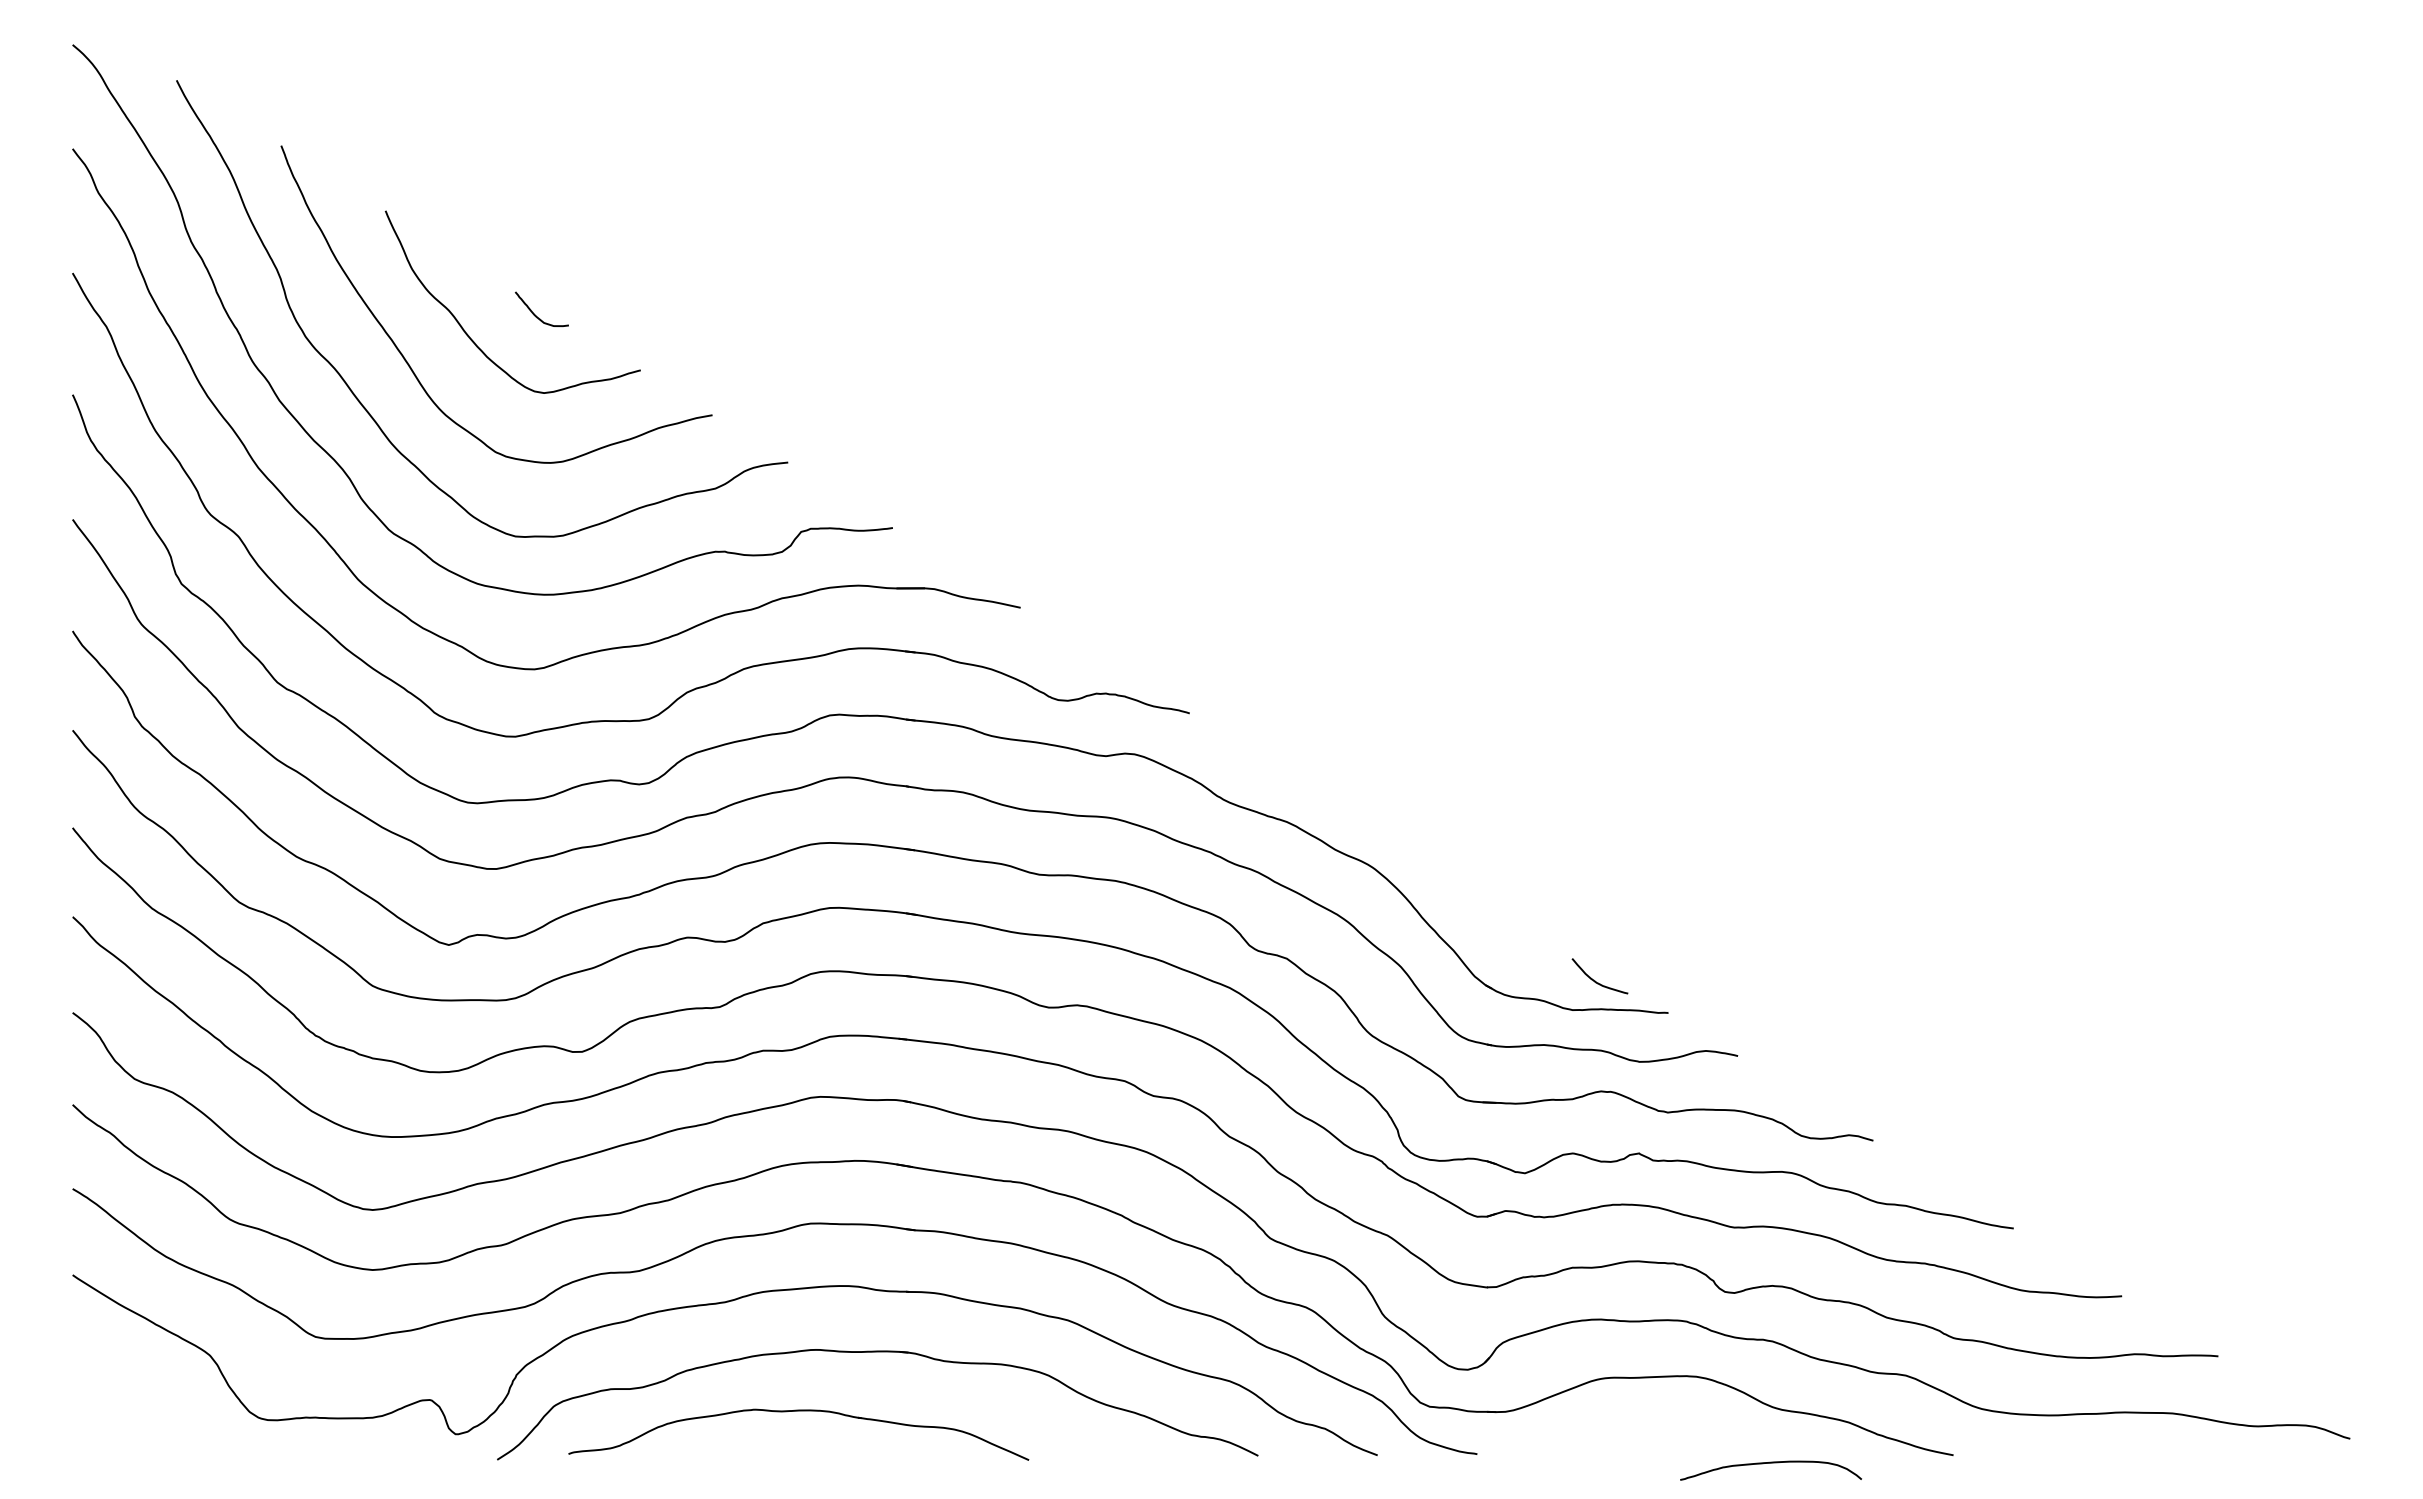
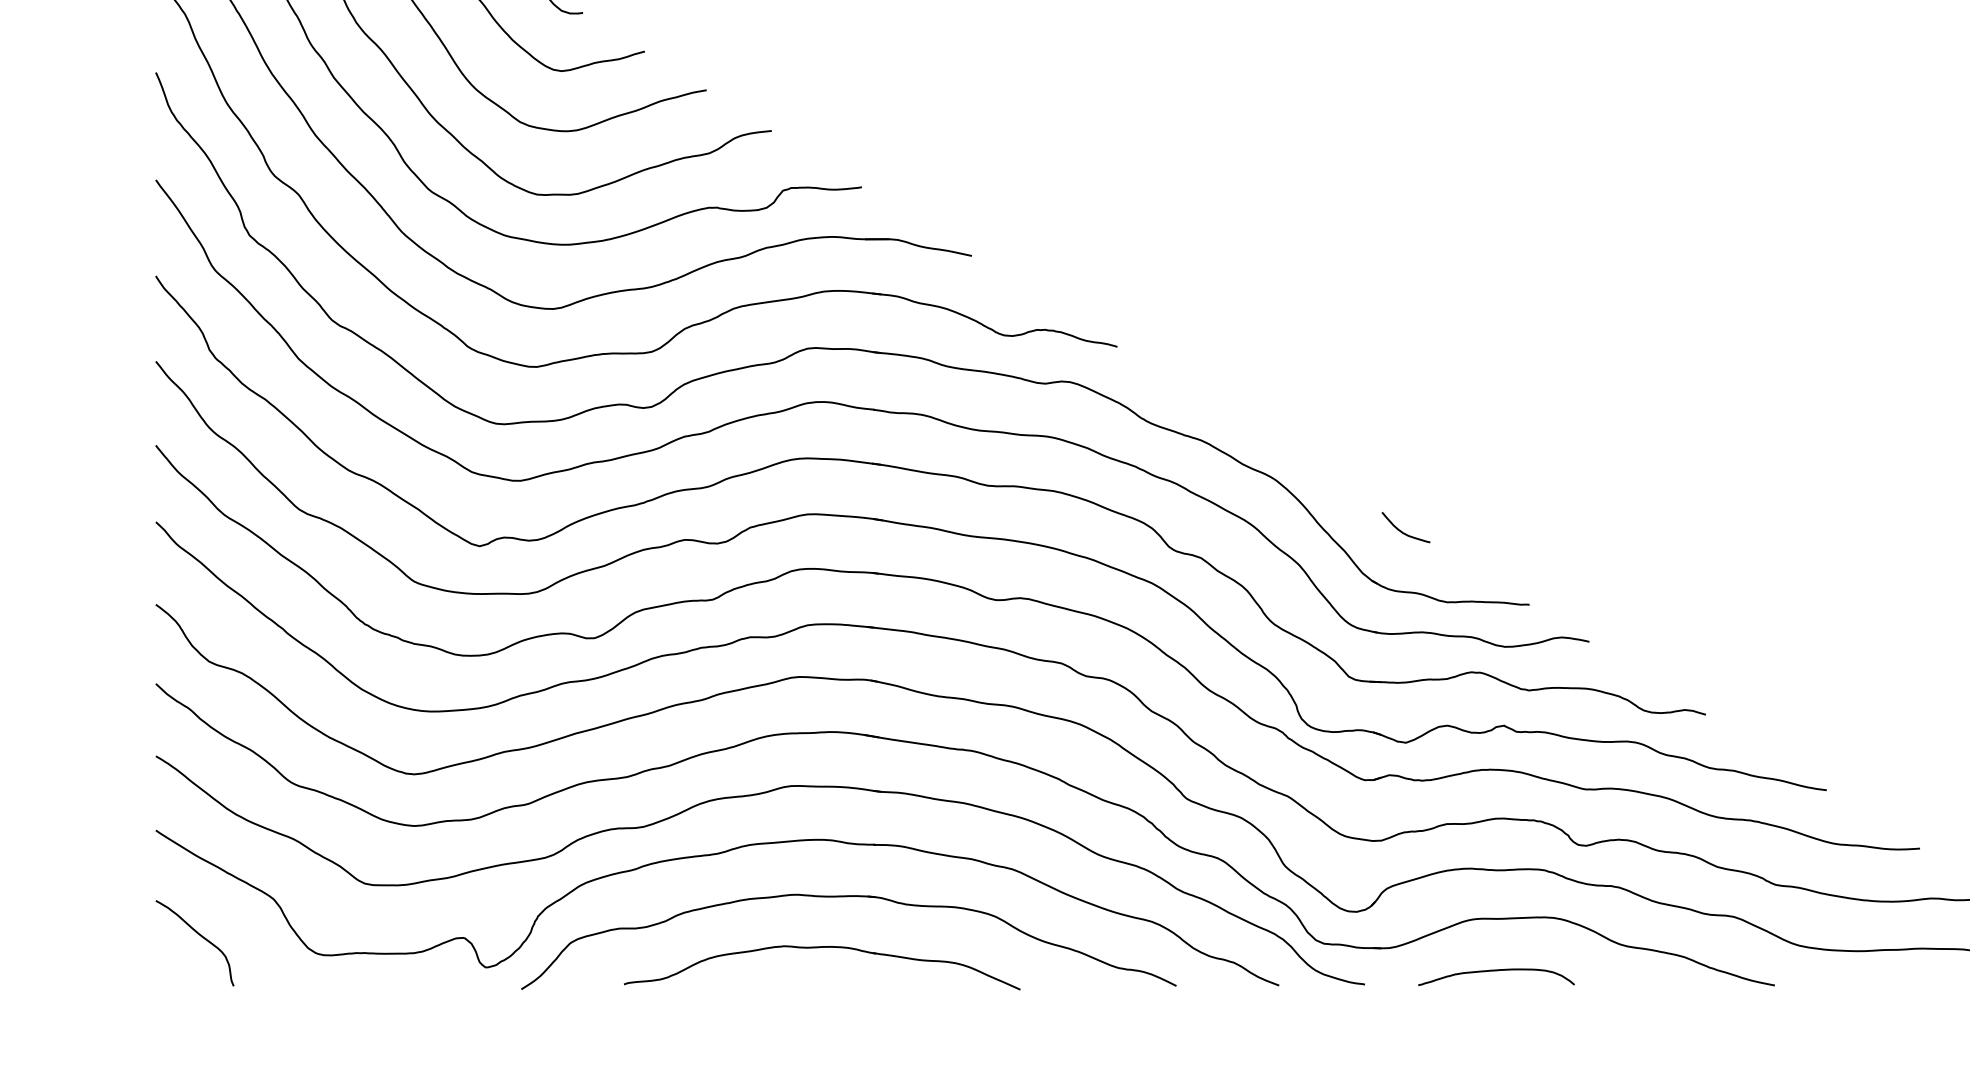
curve: (1595, 980) -> (1402, 531), moved
curve: (124, 1398) -> (200, 936), added
part: (798, 1411) -> (821, 947), moved
curve: (1770, 1463) -> (1495, 971), moved

